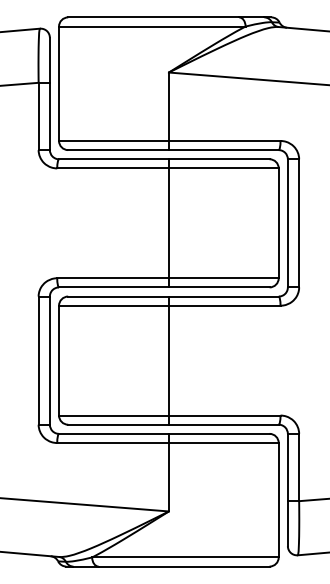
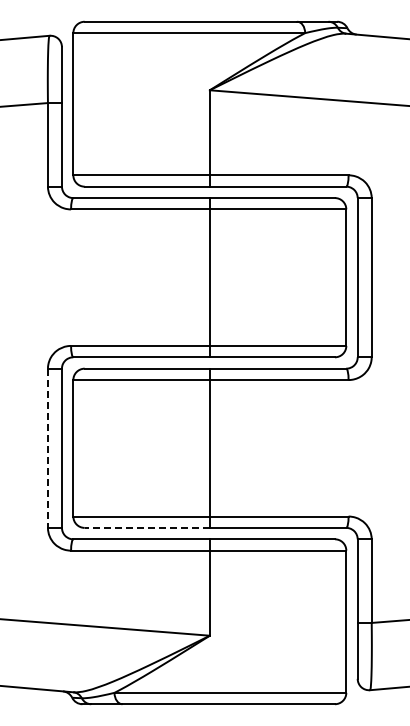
line: (38, 360) -> (47, 448), solid -> dashed
line: (118, 424) -> (147, 527), solid -> dashed

